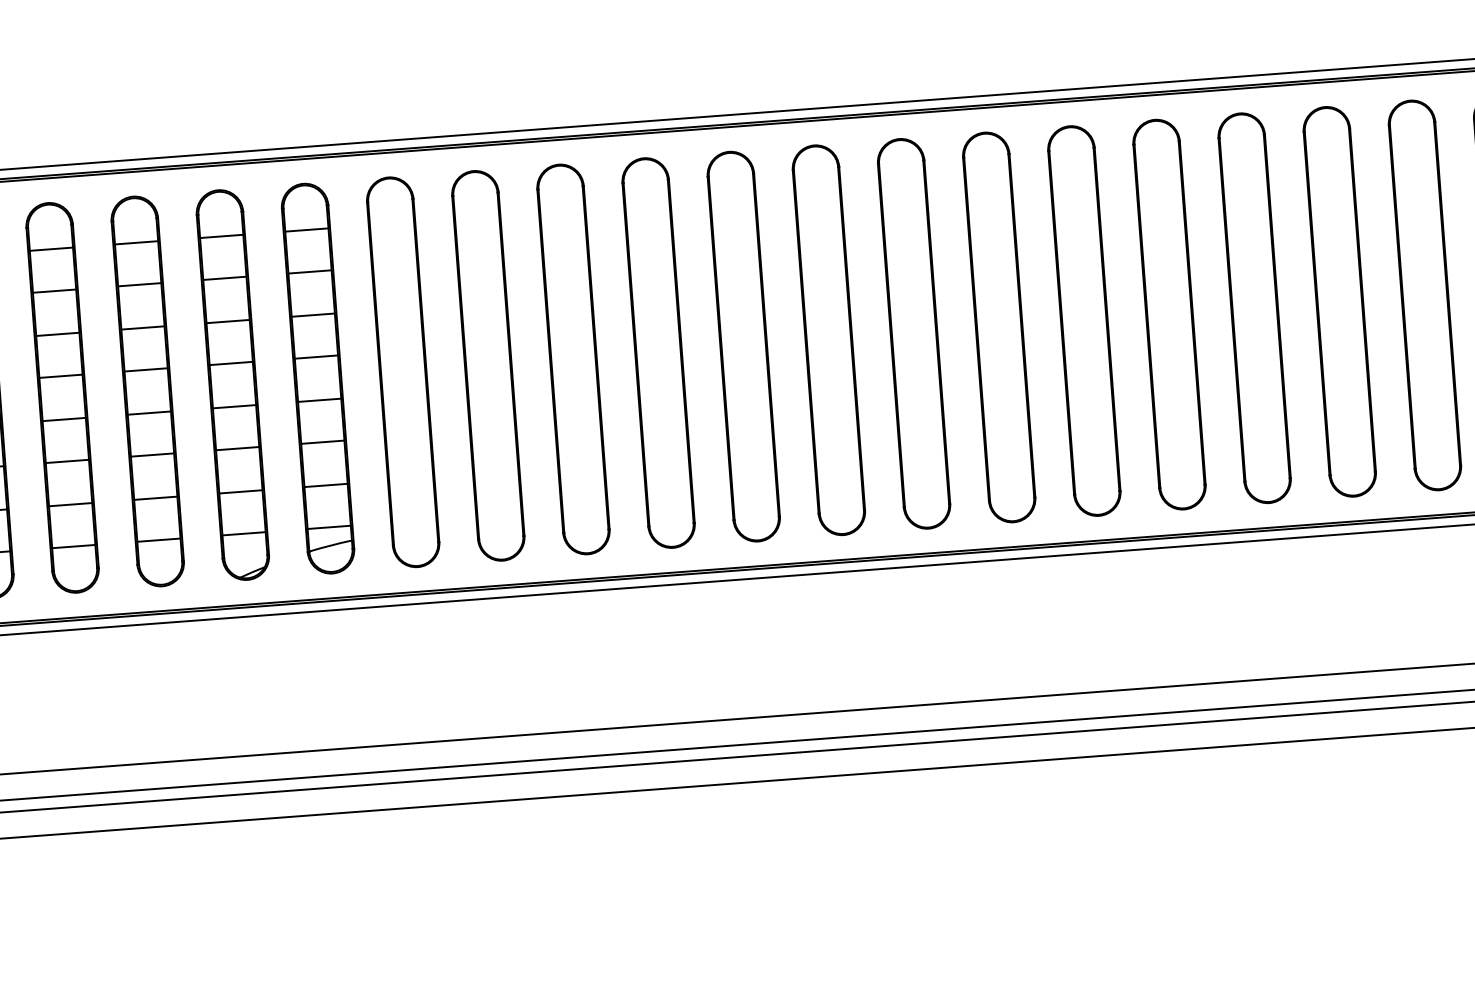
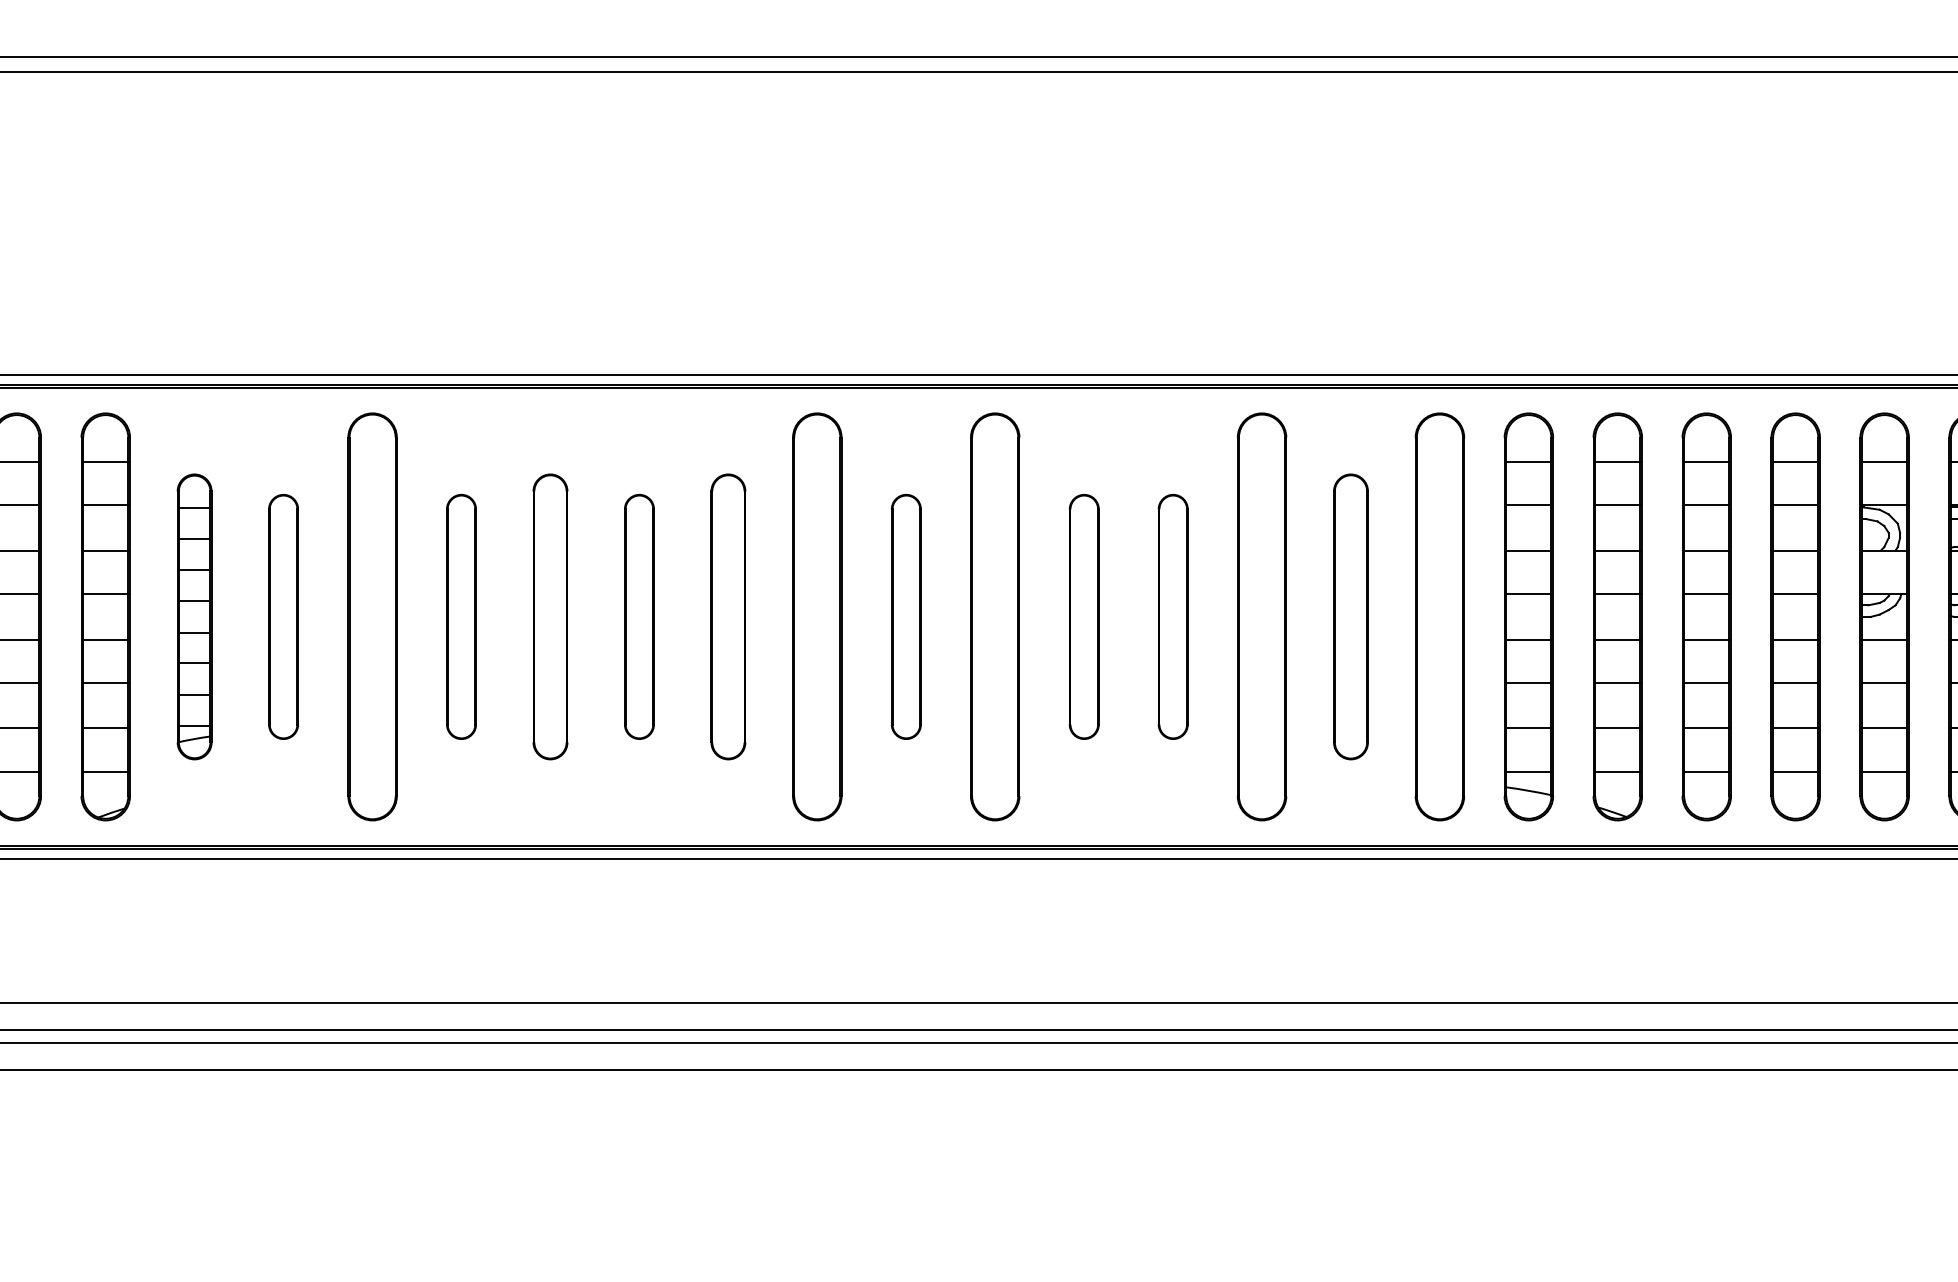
part: (1424, 295) -> (1350, 616), size x0.7
part: (1255, 307) -> (1173, 616), size x0.6
part: (1169, 314) -> (1084, 616), size x0.6
part: (999, 327) -> (906, 616), size x0.6
part: (829, 339) -> (728, 616), size x0.7
part: (743, 346) -> (639, 616), size x0.6
part: (658, 352) -> (550, 616), size x0.7
part: (573, 359) -> (461, 616), size x0.6
part: (403, 371) -> (283, 616), size x0.6
part: (317, 378) -> (194, 616), size x0.7

